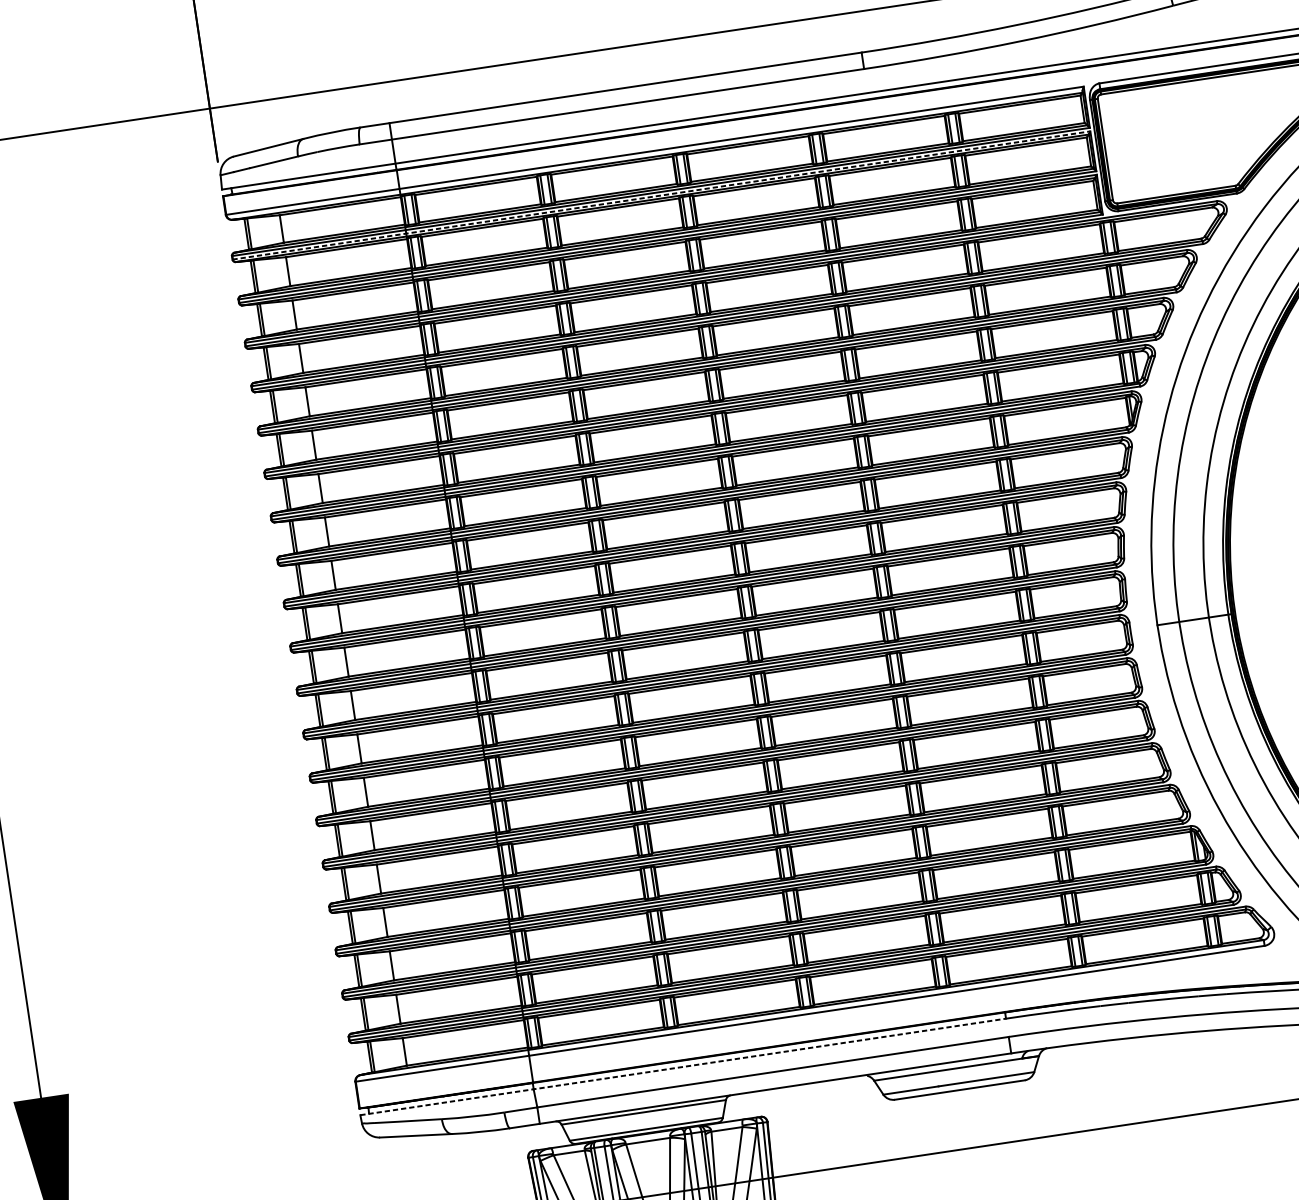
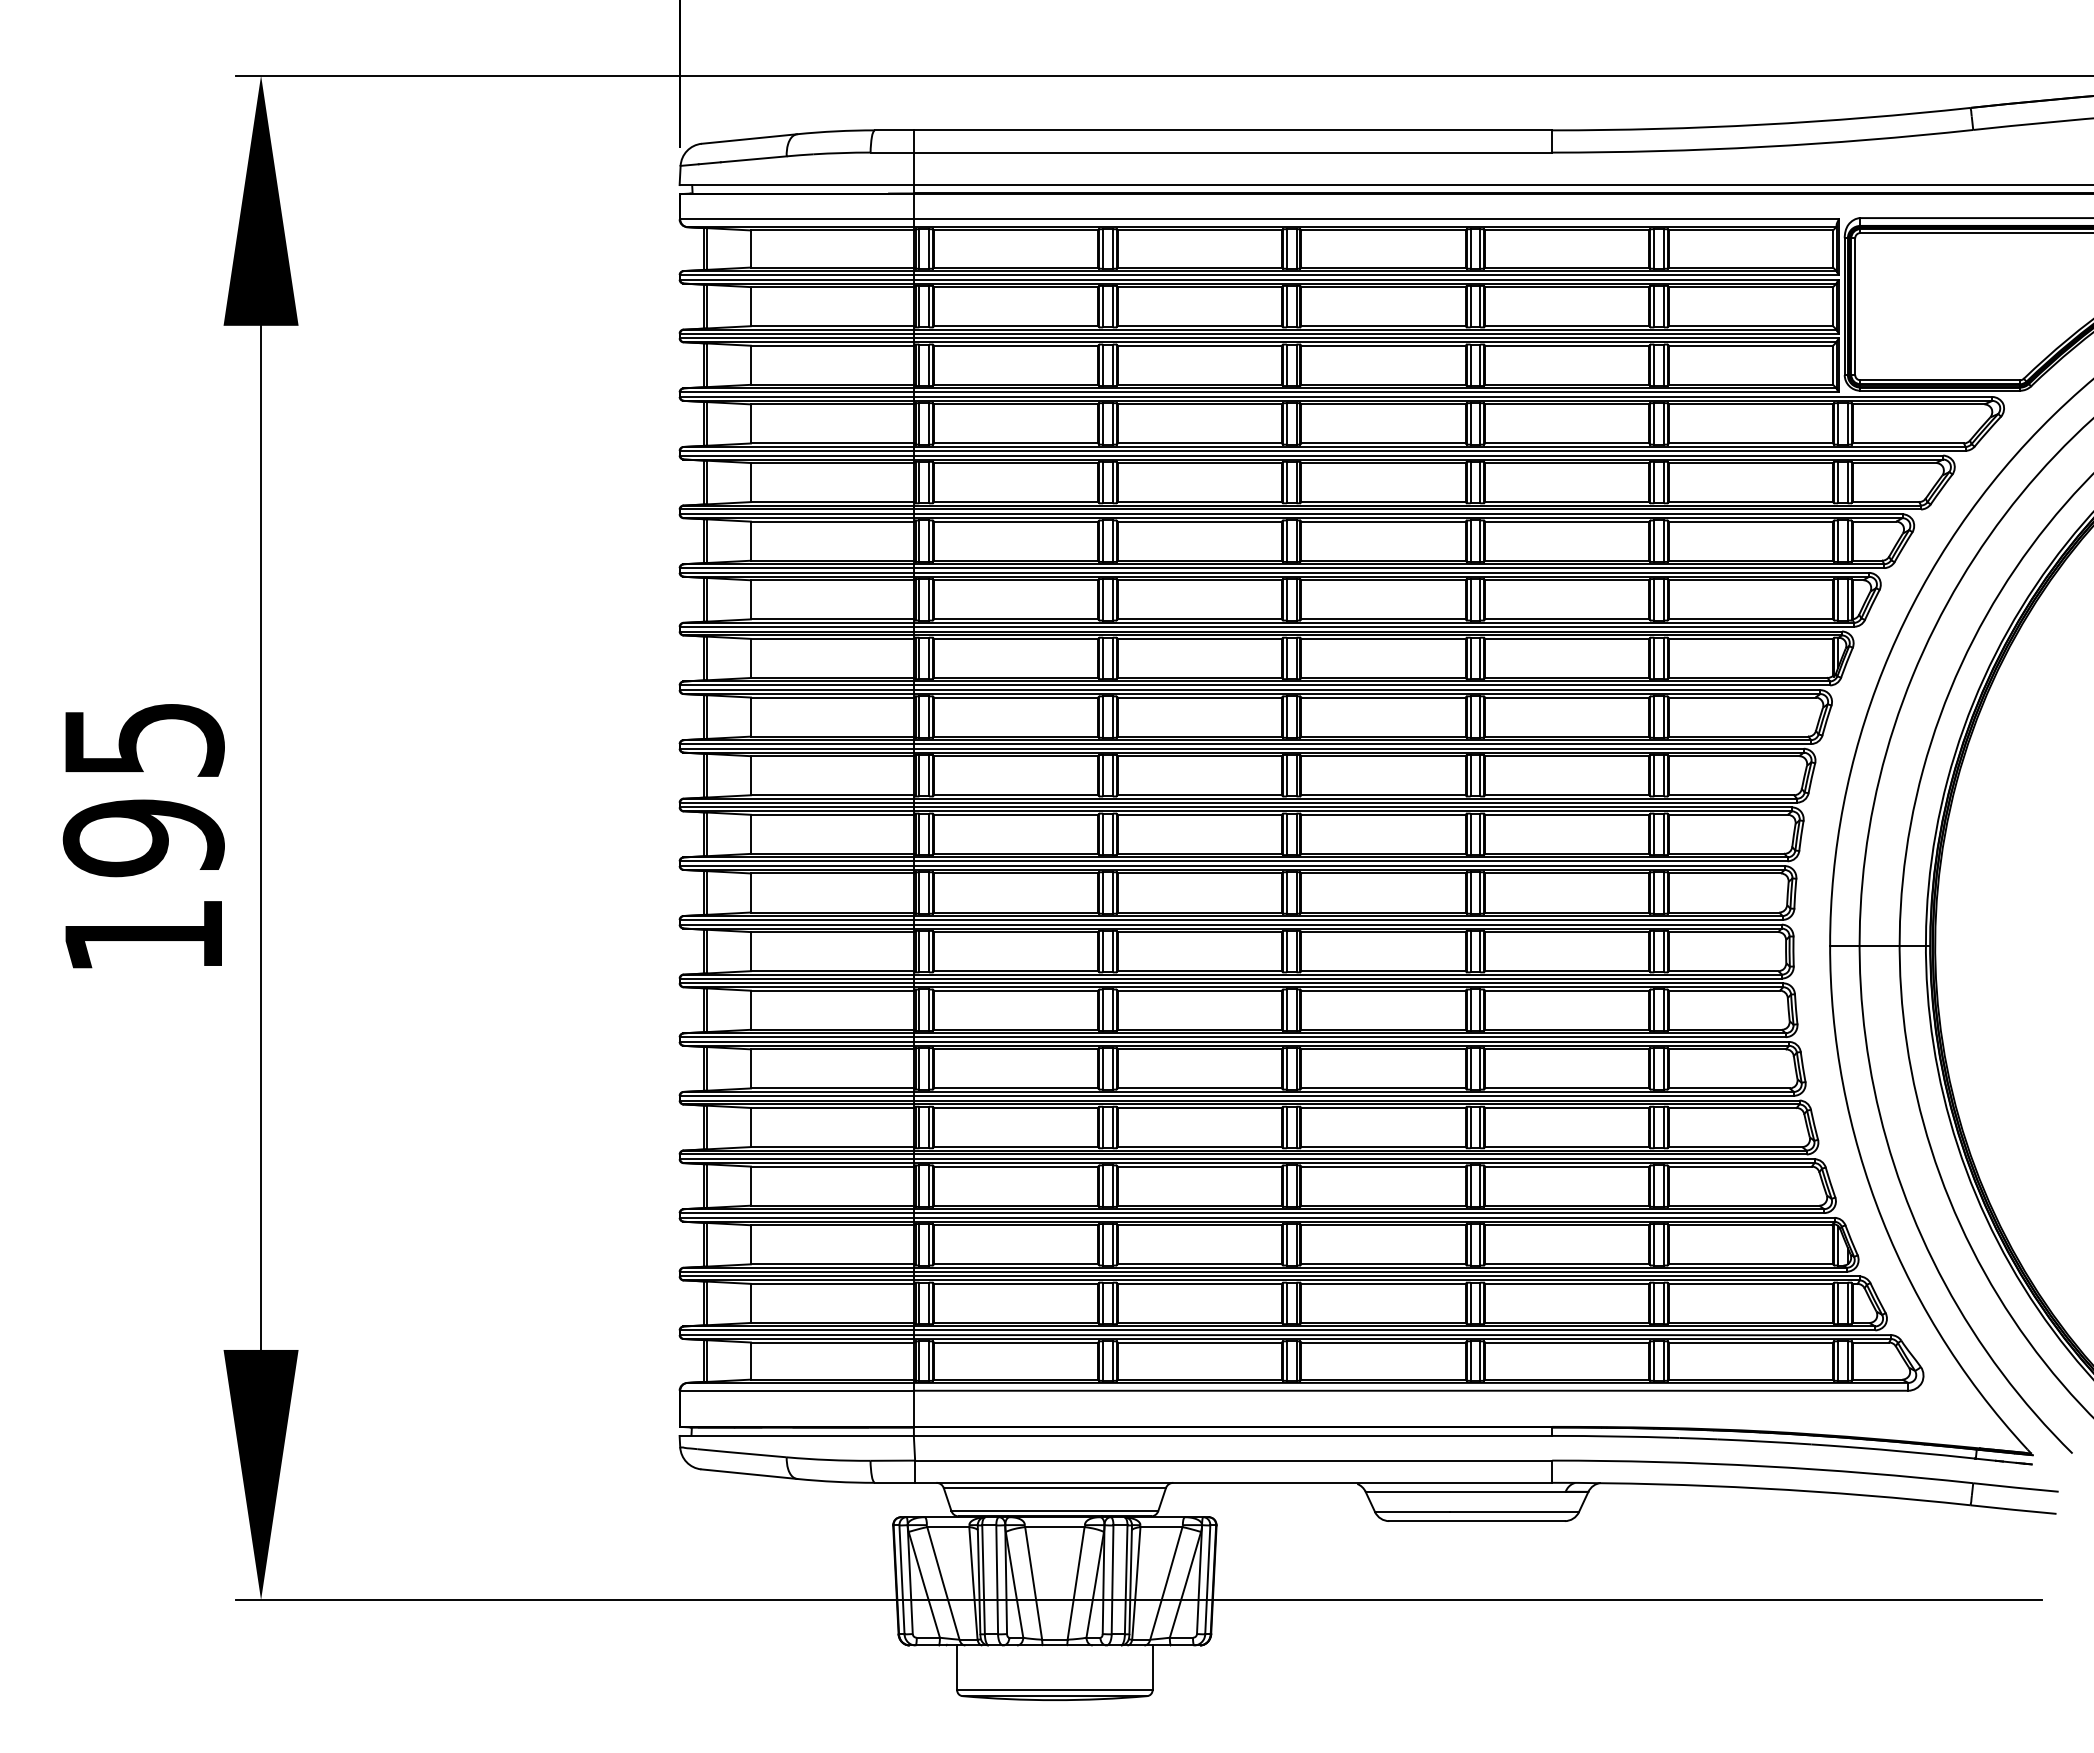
line: (661, 195) -> (1259, 279), dashed -> solid
line: (683, 1066) -> (1116, 1435), dashed -> solid

